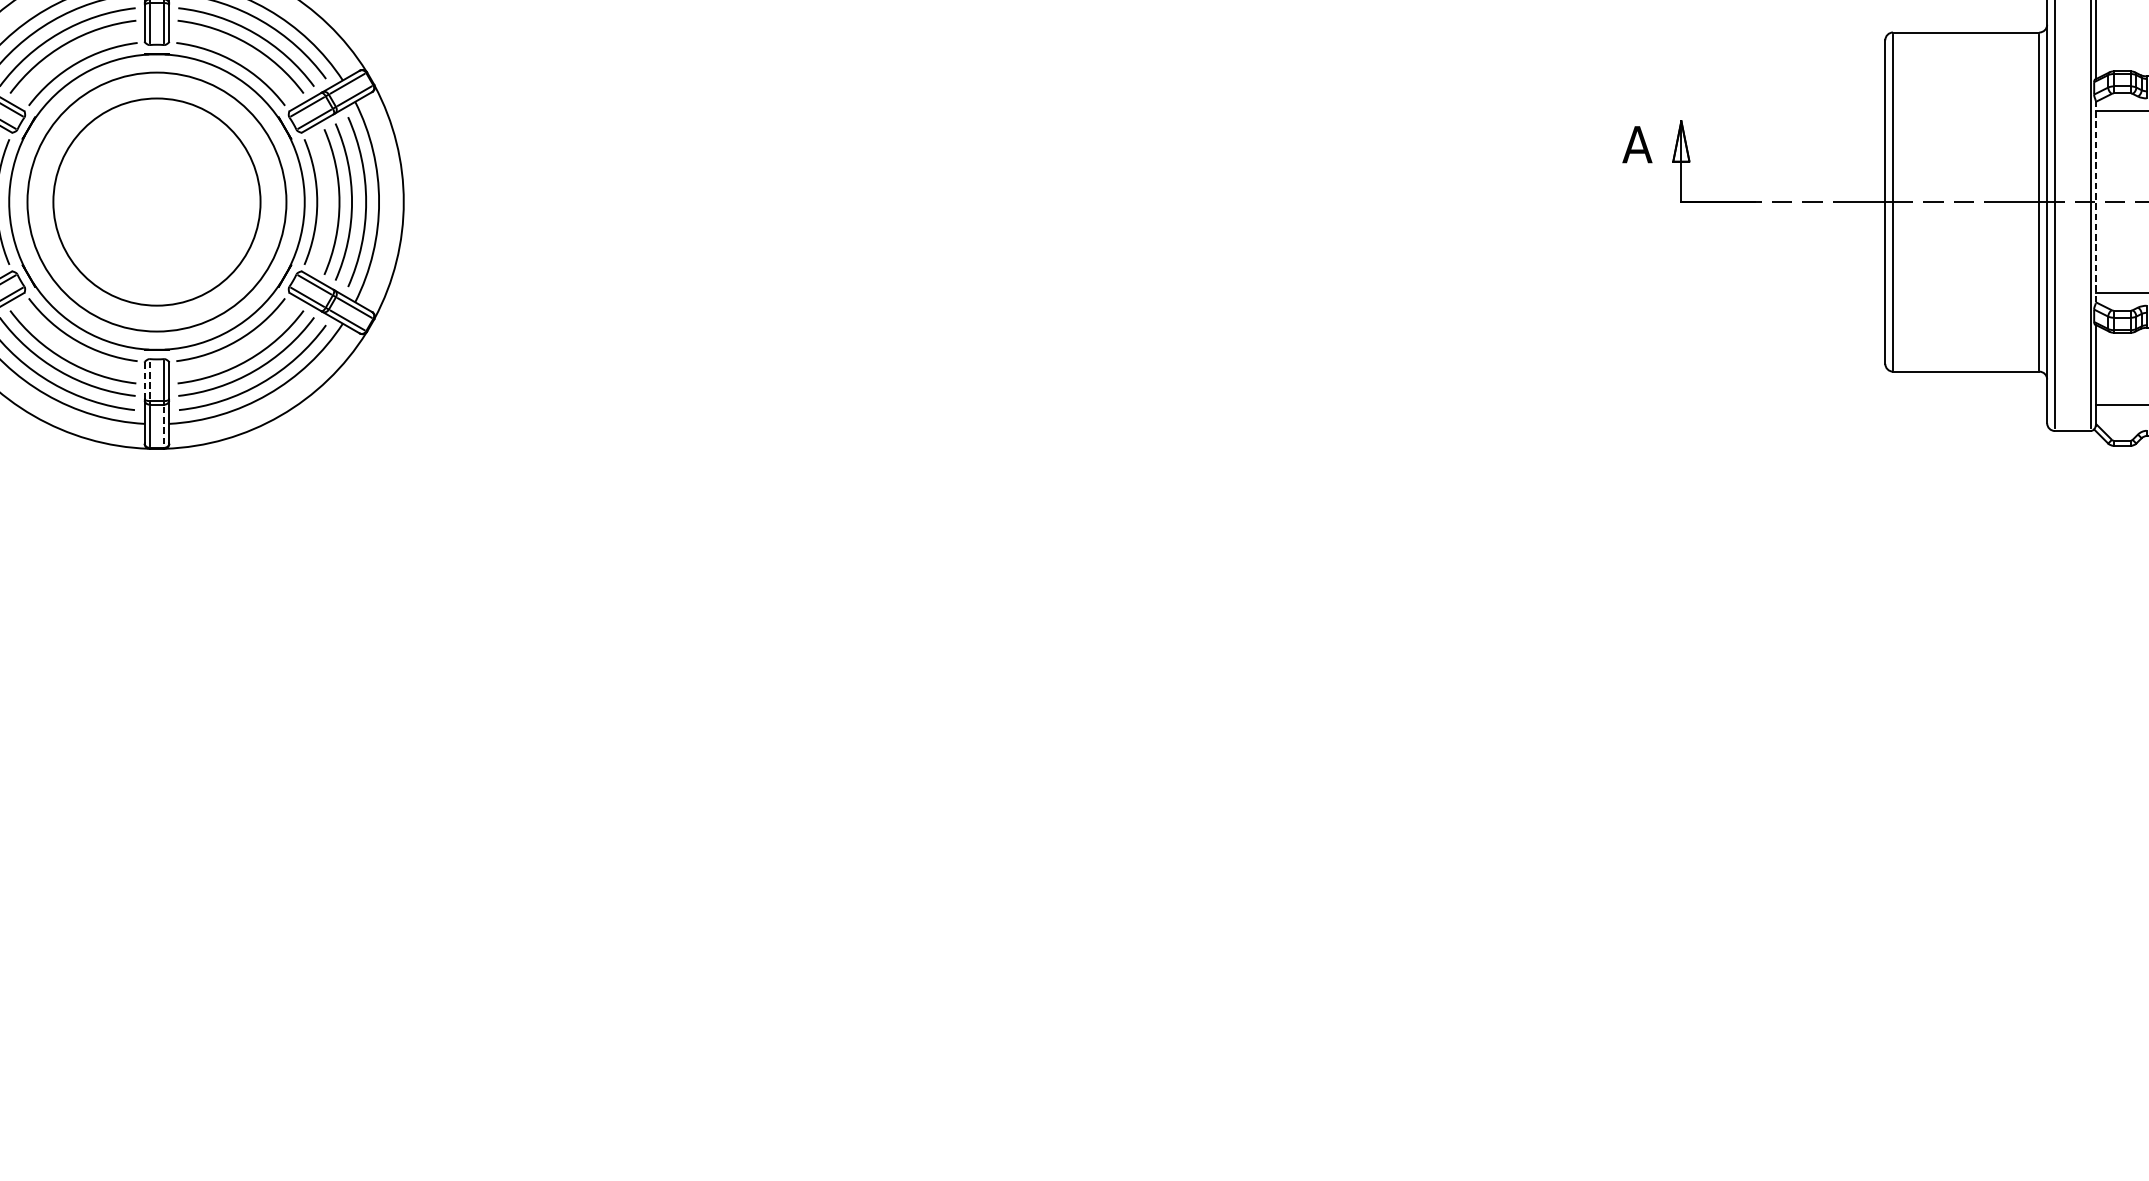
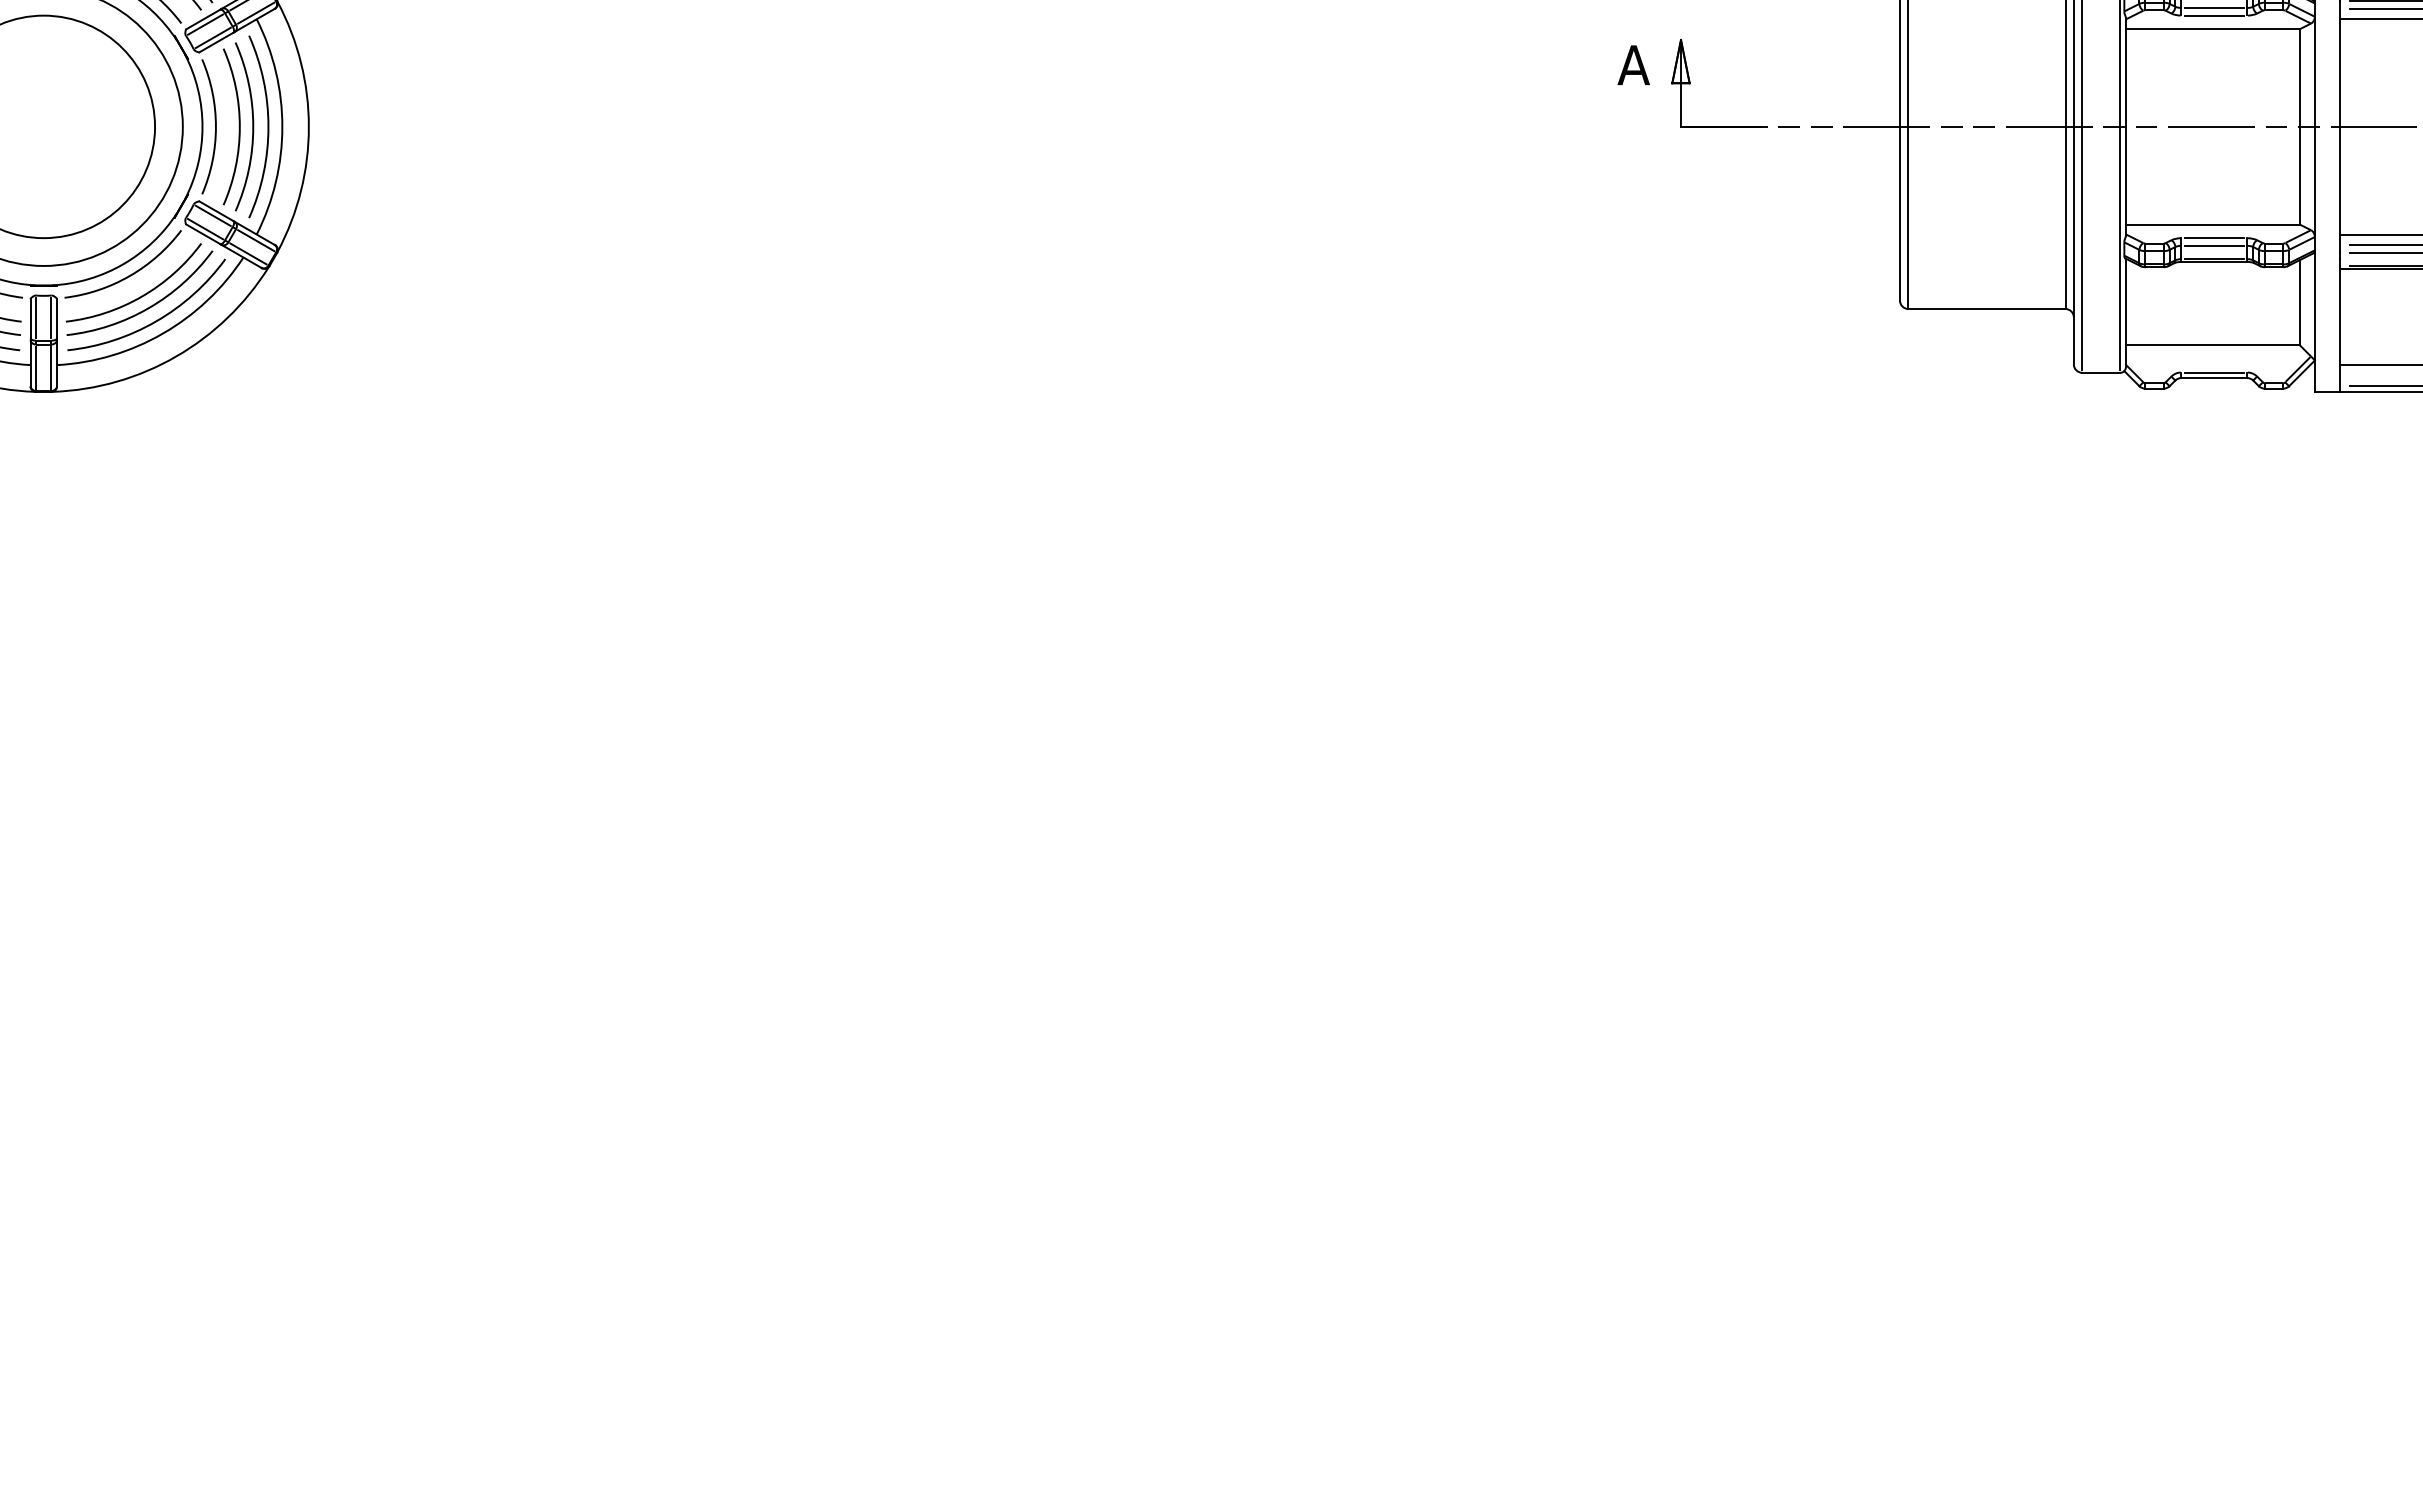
line: (2096, 201) -> (2126, 126), dashed -> solid
line: (150, 379) -> (36, 317), dashed -> solid
line: (144, 380) -> (30, 318), dashed -> solid
line: (164, 426) -> (51, 367), dashed -> solid

